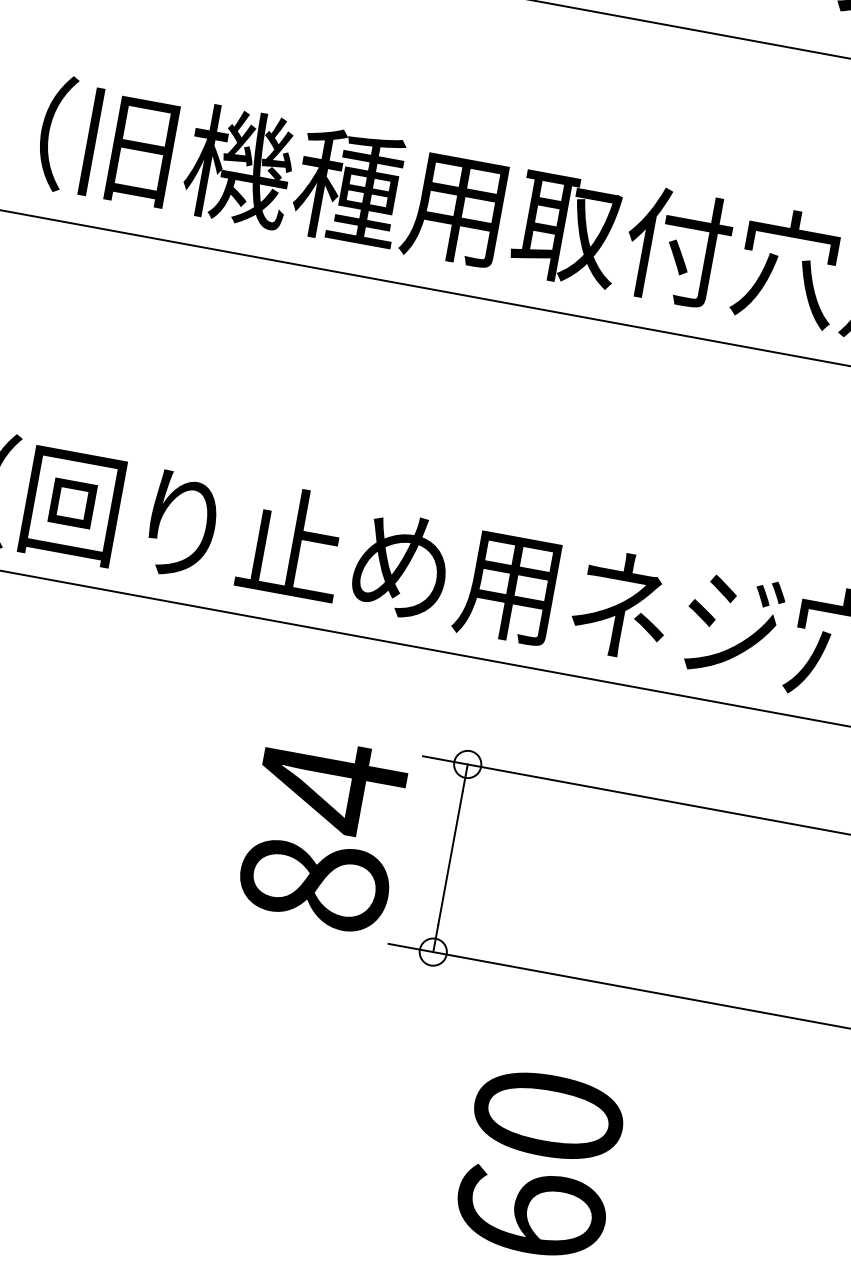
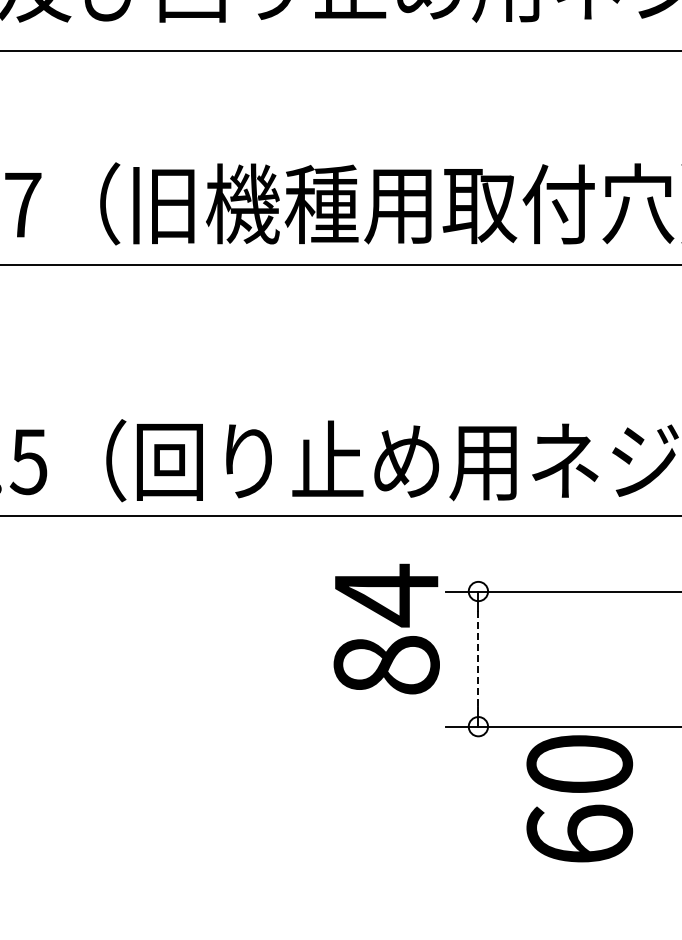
text: (323, 832) -> (386, 628), moved
line: (450, 858) -> (478, 659), solid -> dashed
text: (539, 1163) -> (579, 798), moved

